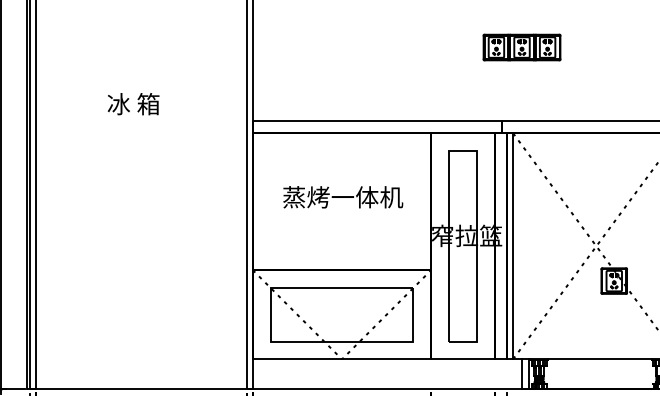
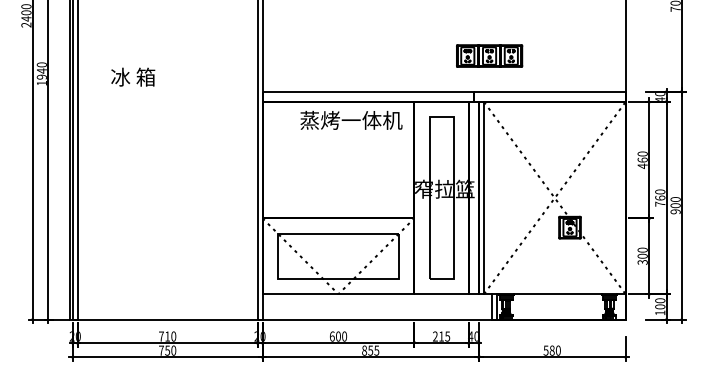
part: (521, 46) -> (489, 55), moved
text: (133, 103) -> (133, 76), moved
text: (343, 196) -> (351, 119), moved

